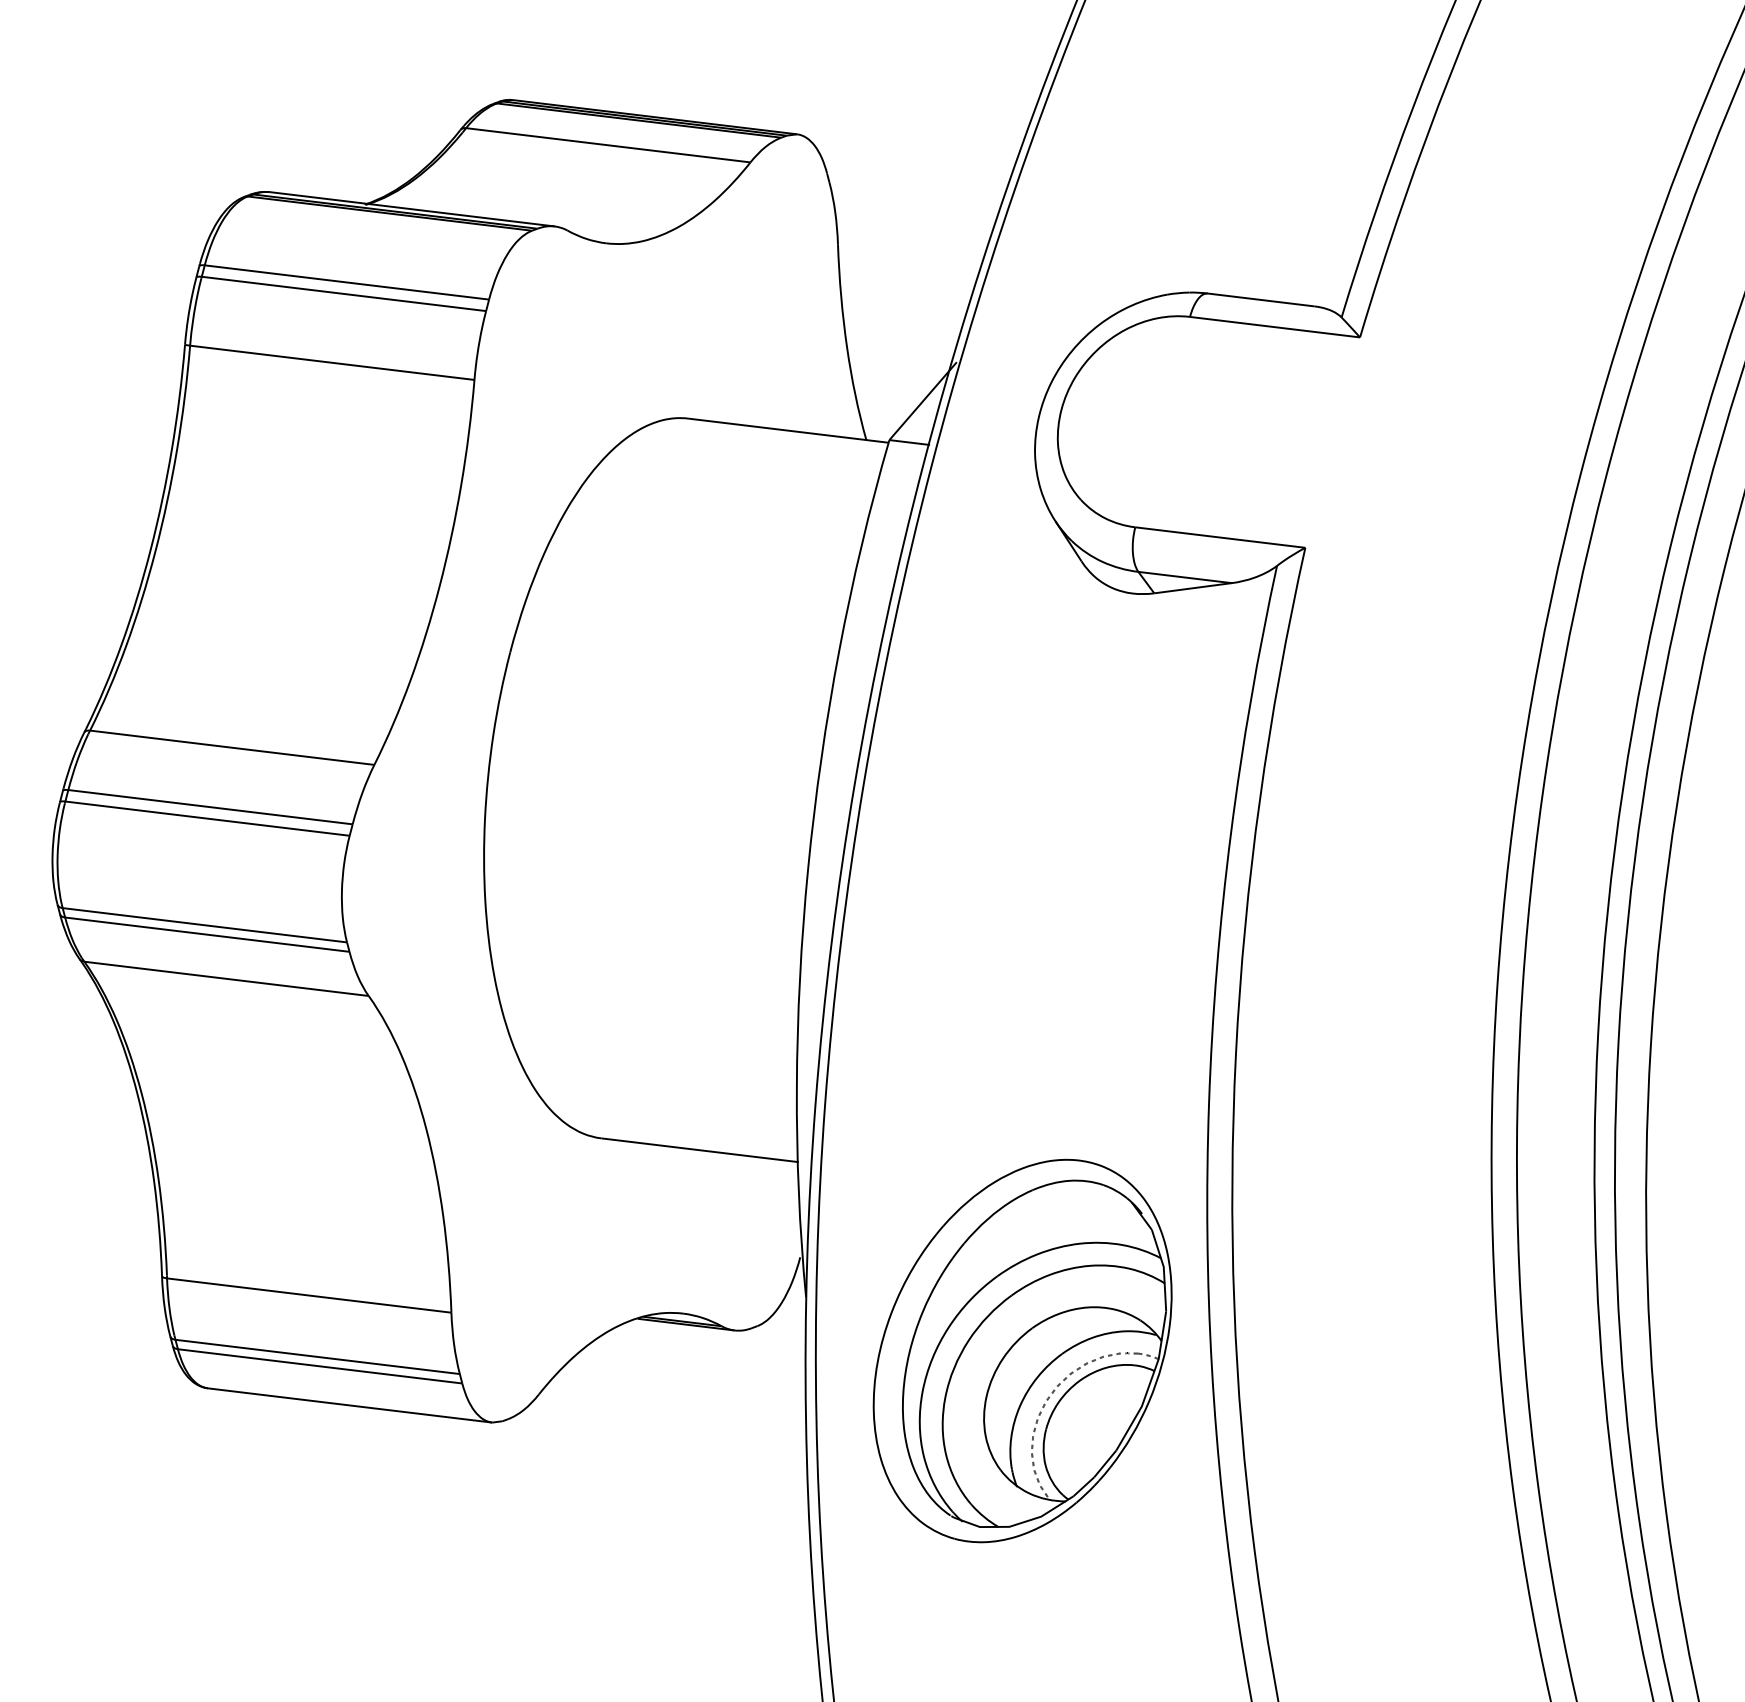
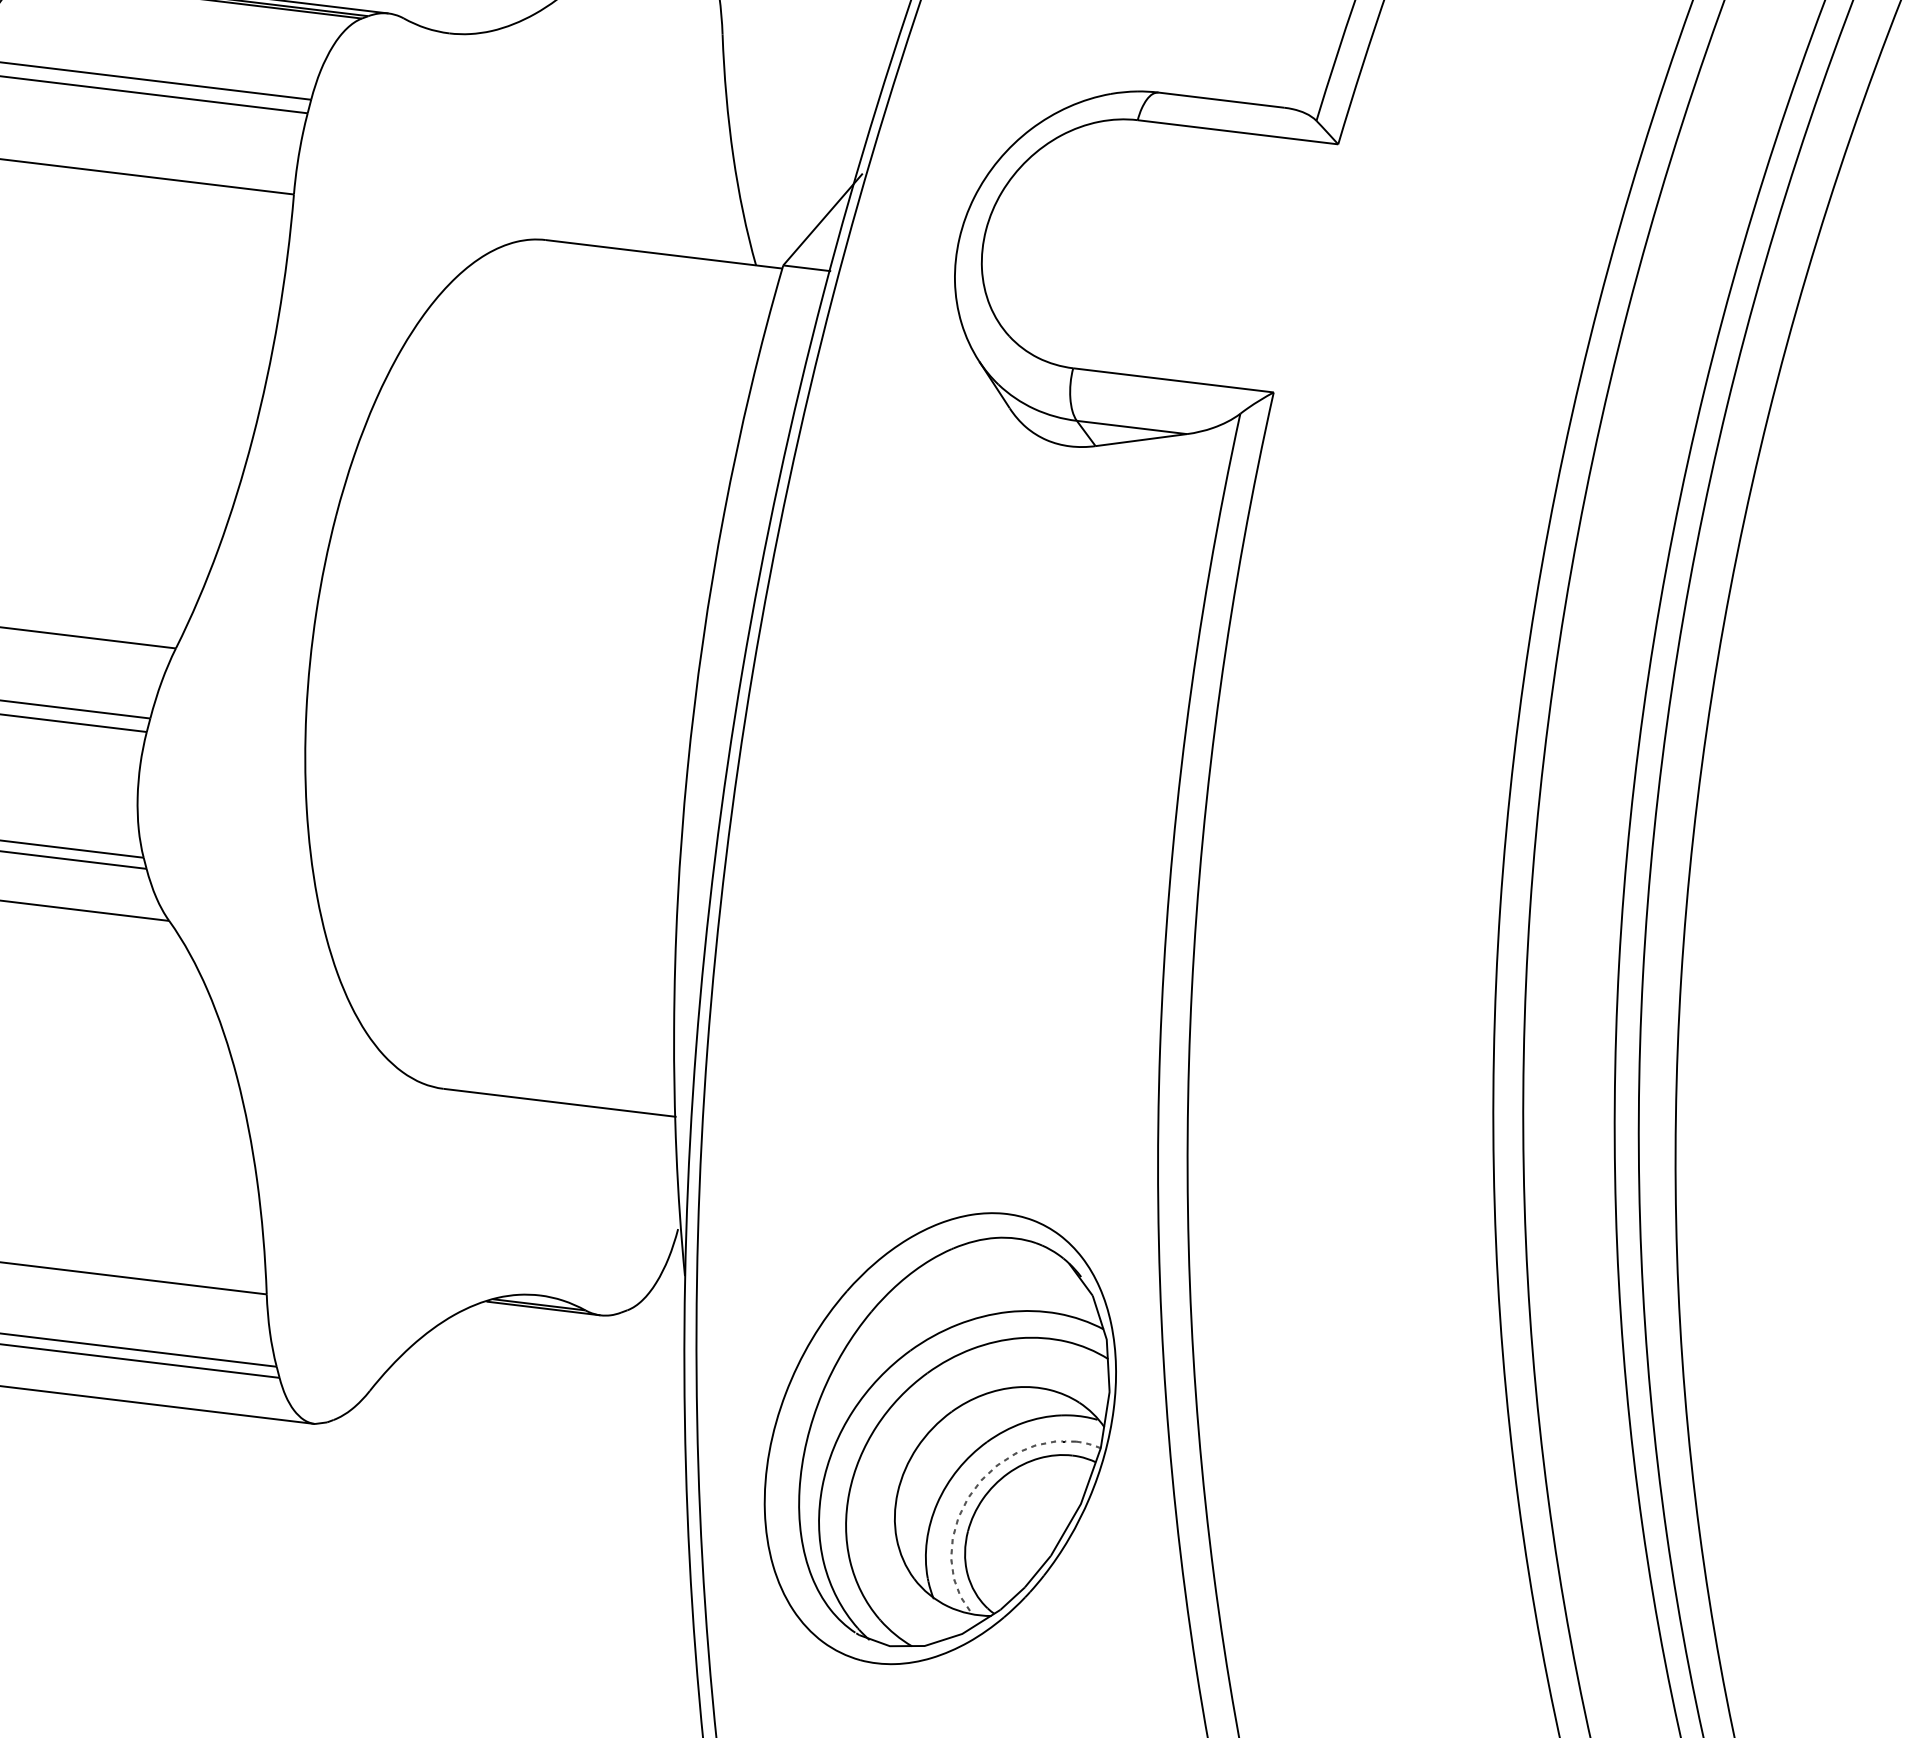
part: (1022, 1350) -> (940, 1438), moved

